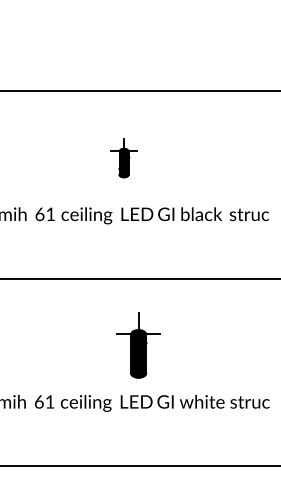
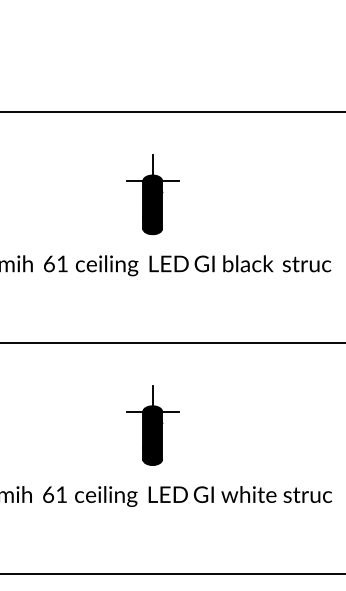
part: (123, 157) -> (152, 194), size x1.67
part: (138, 345) -> (152, 425), moved

